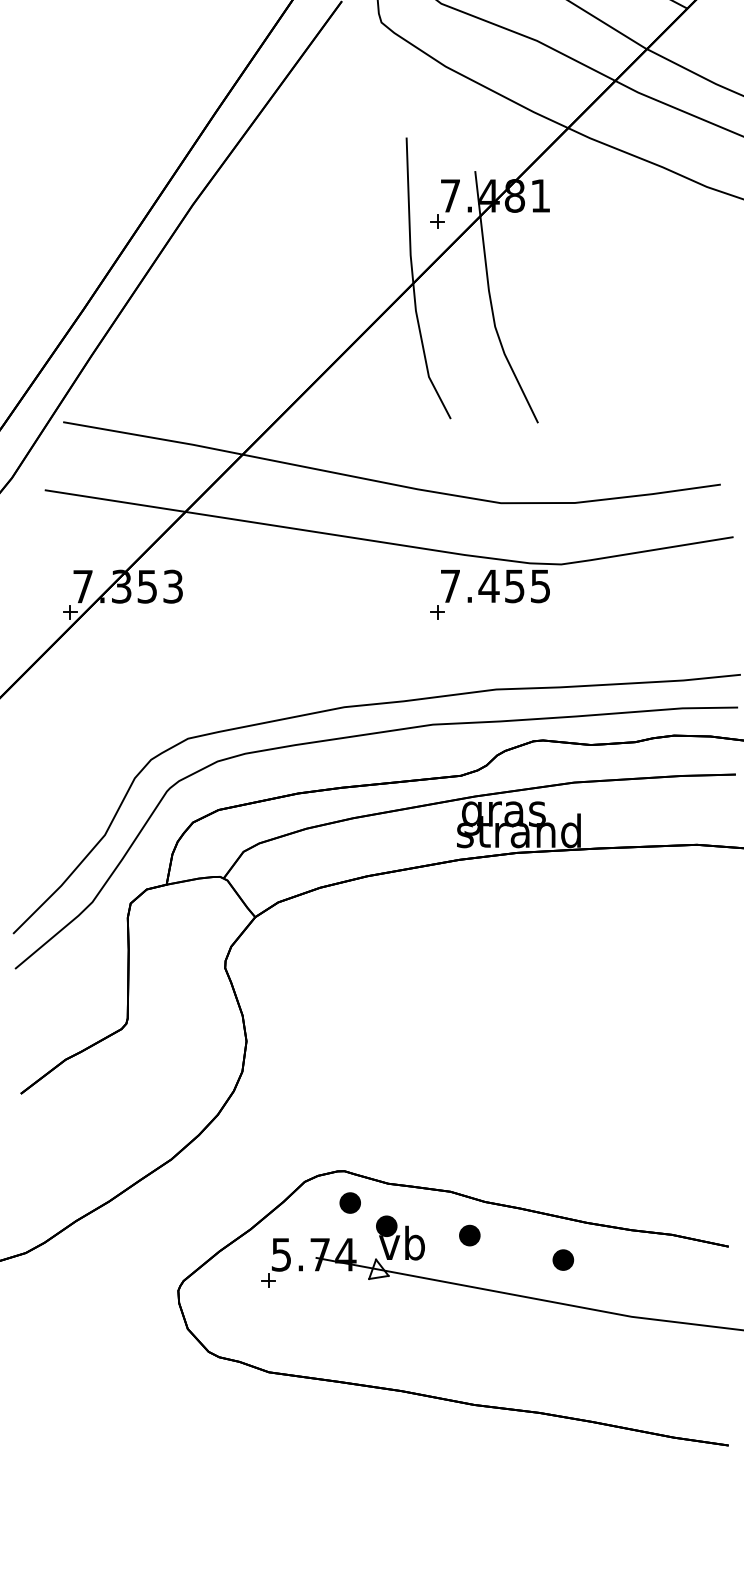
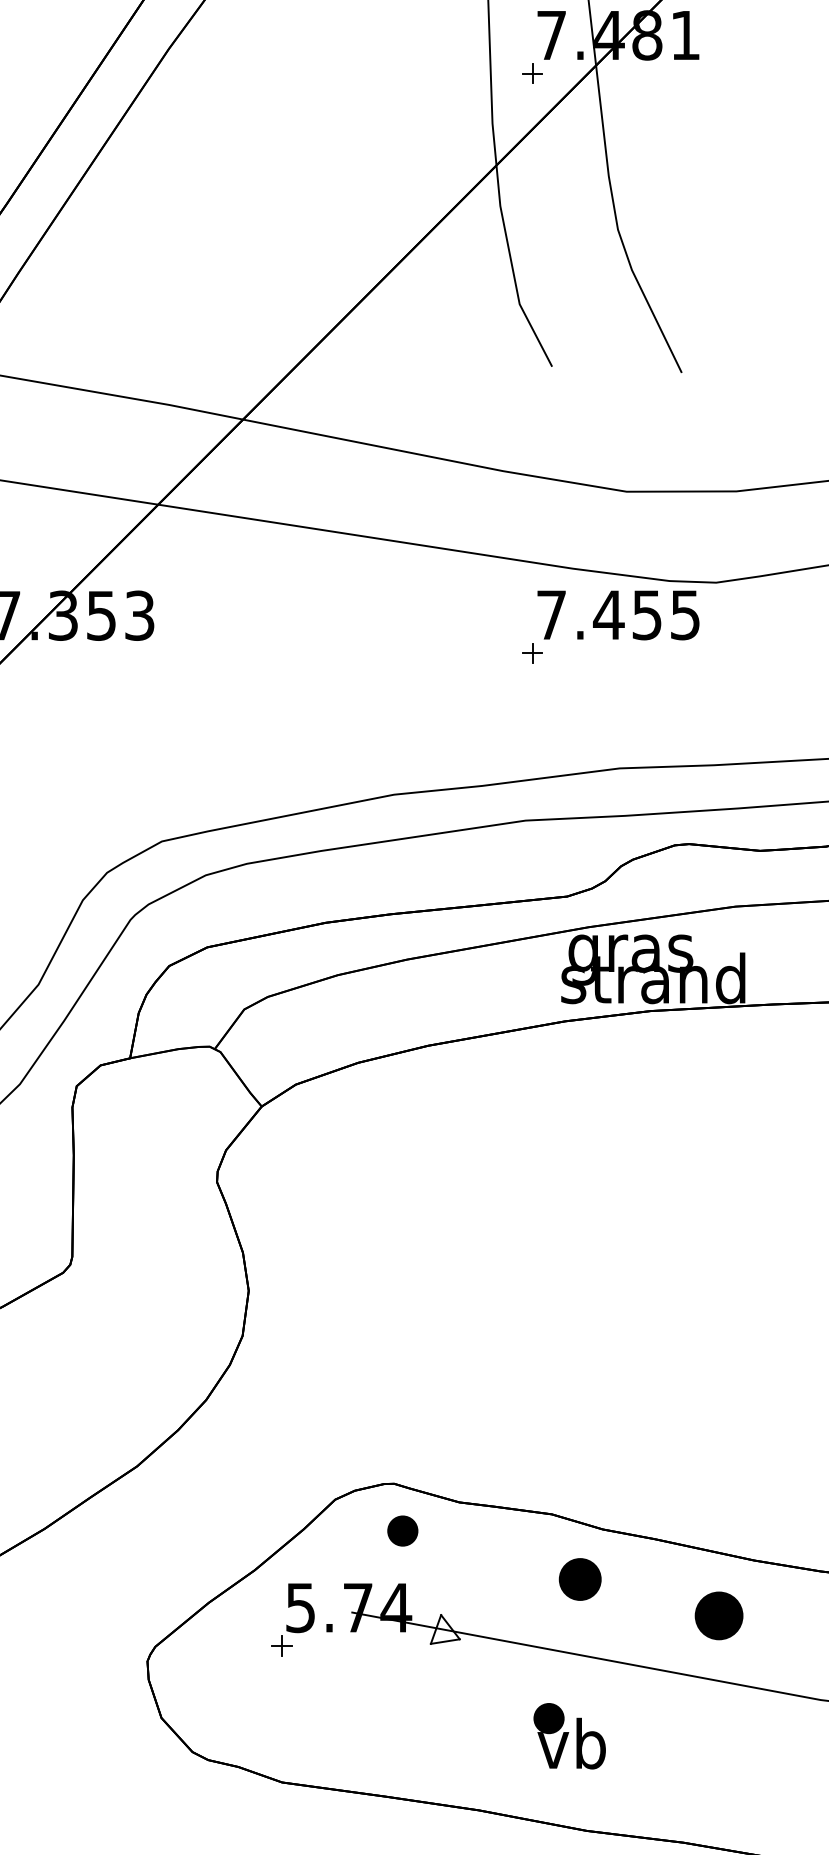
part: (469, 1235) -> (579, 1579), size x1.4
part: (400, 1237) -> (569, 1735), moved
part: (563, 1259) -> (719, 1614), size x1.6

